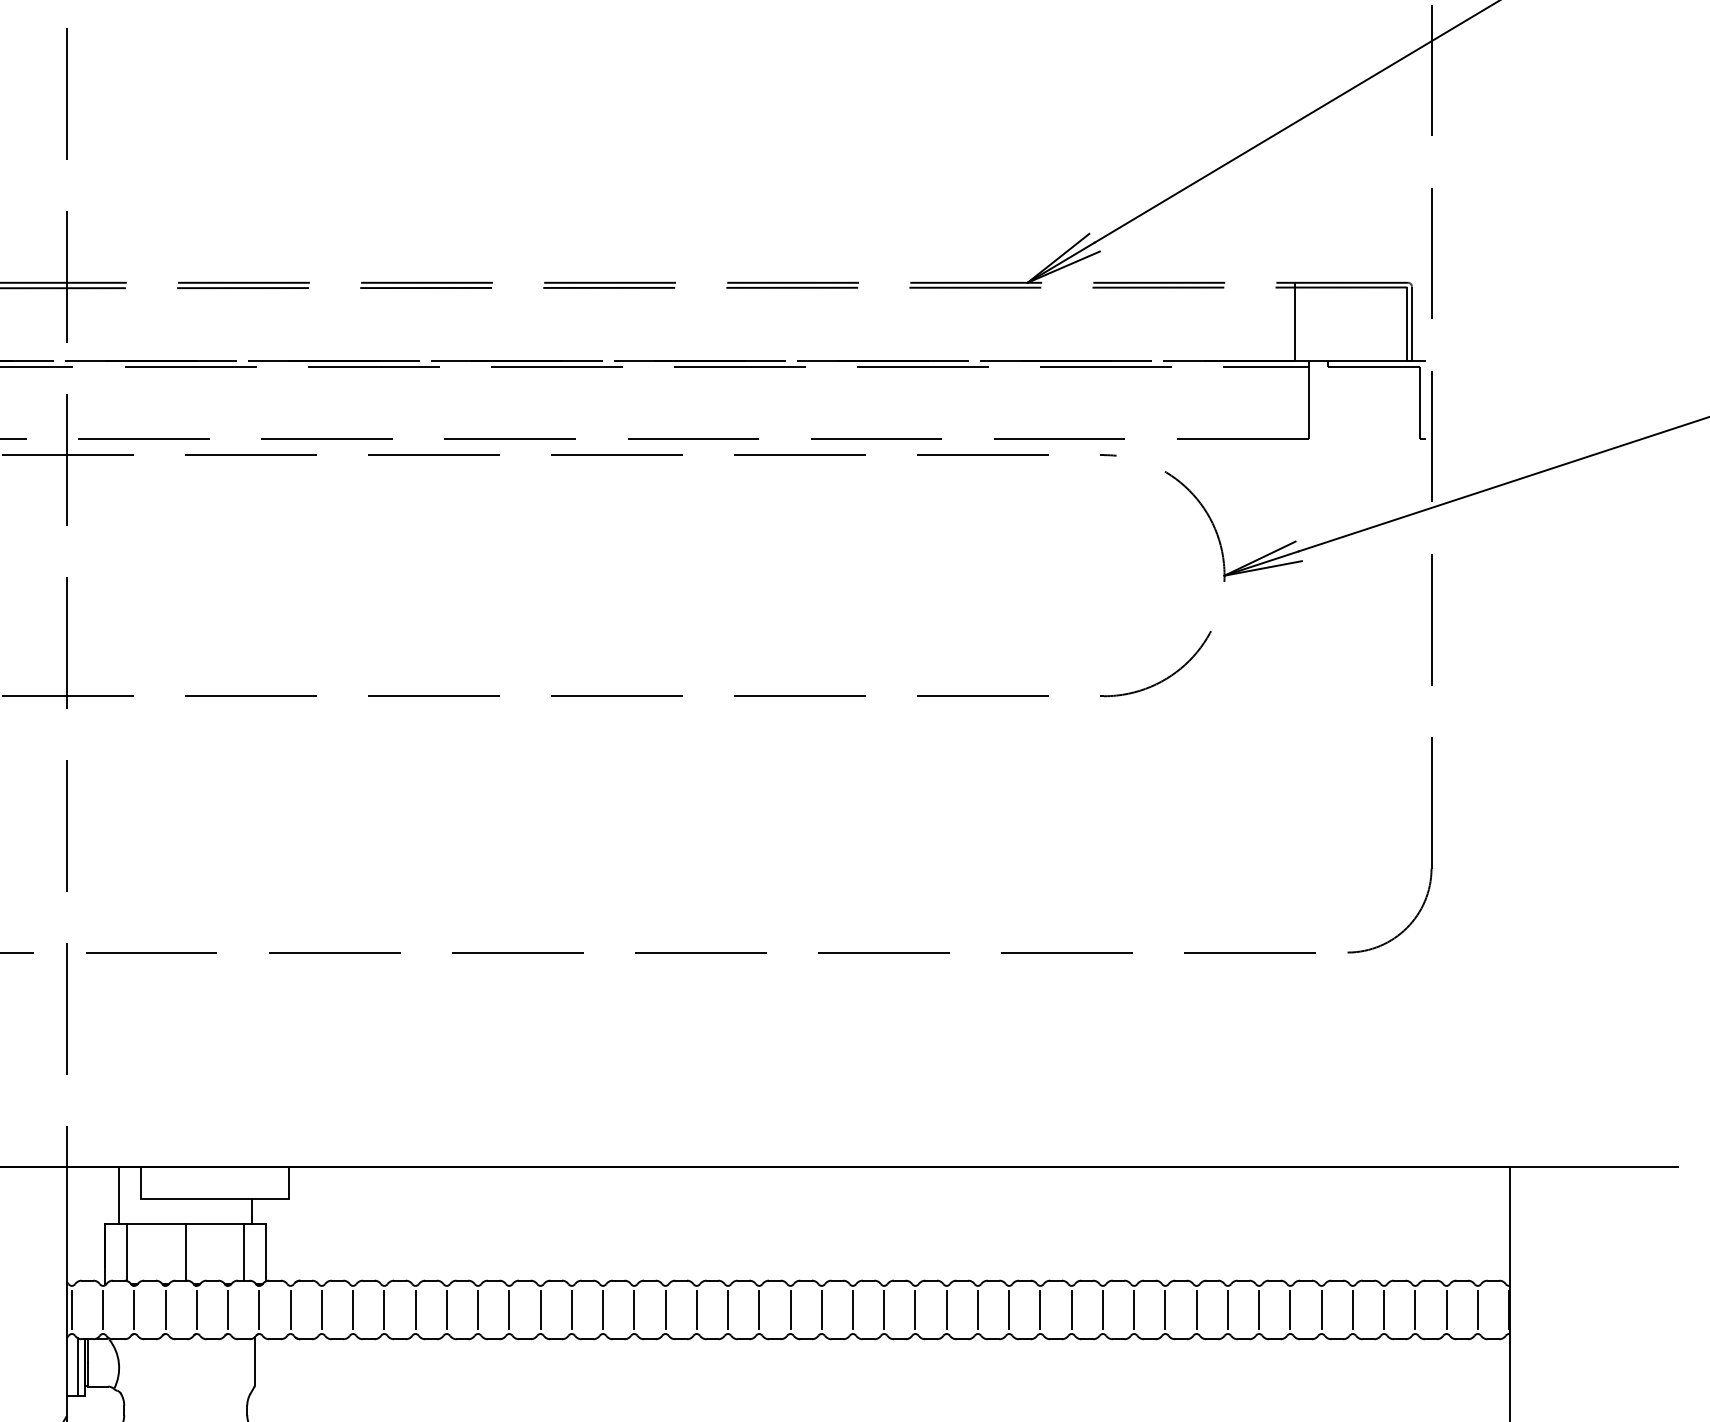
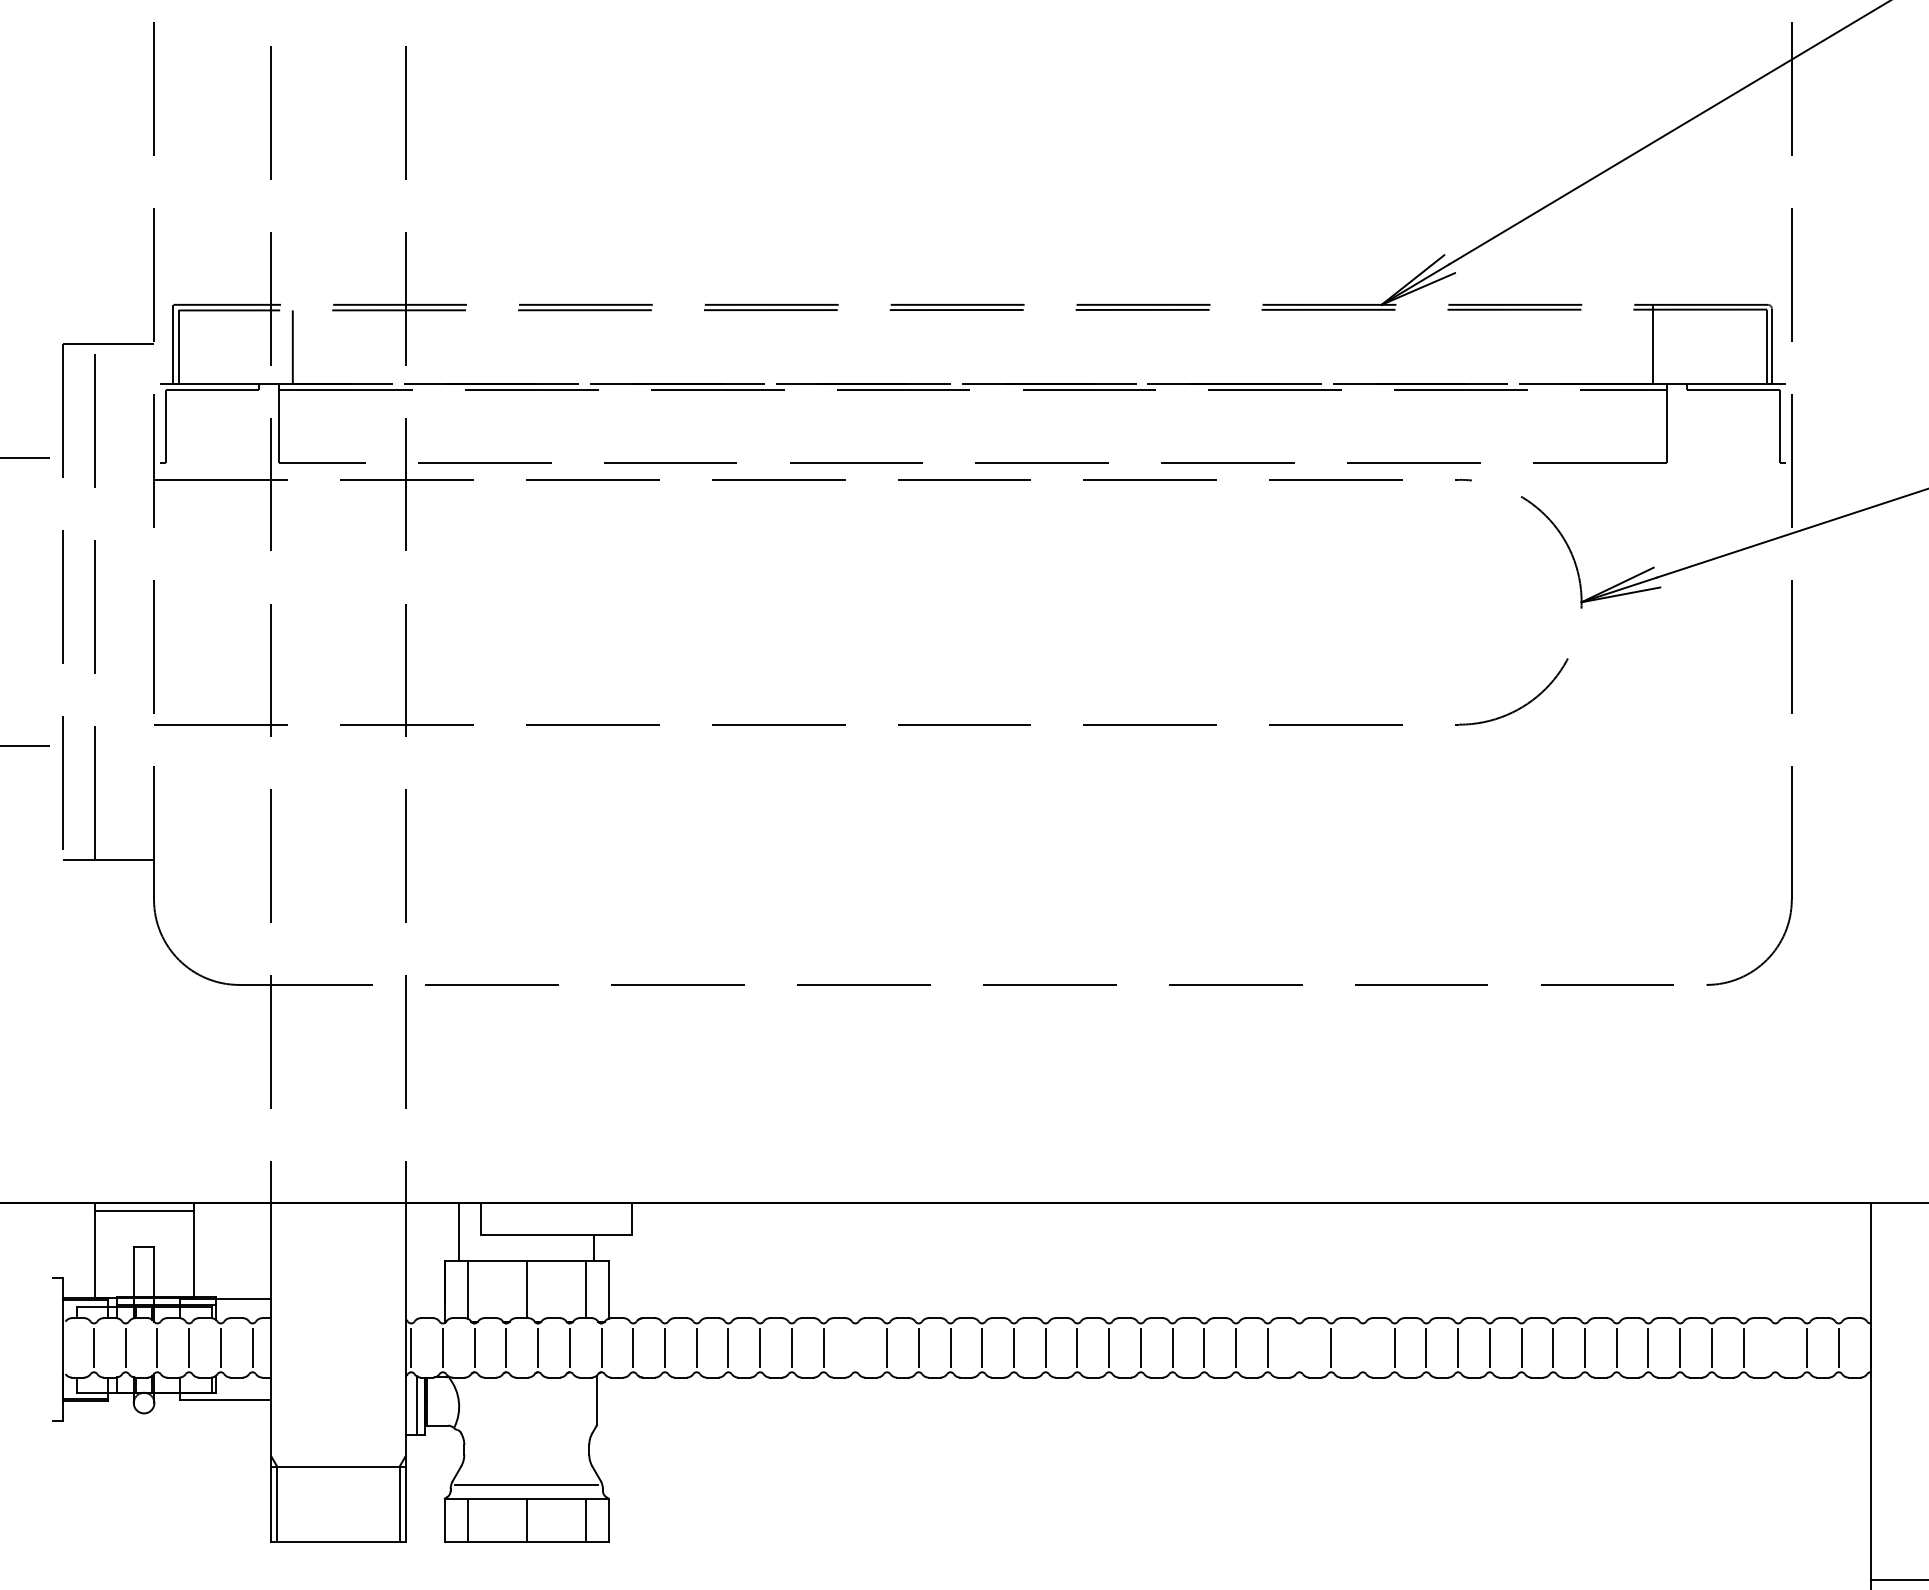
line: (509, 1309) -> (855, 1347), removed
line: (946, 1309) -> (1299, 1347), removed
line: (1008, 1309) -> (1362, 1347), removed
line: (1415, 1309) -> (1775, 1347), removed

